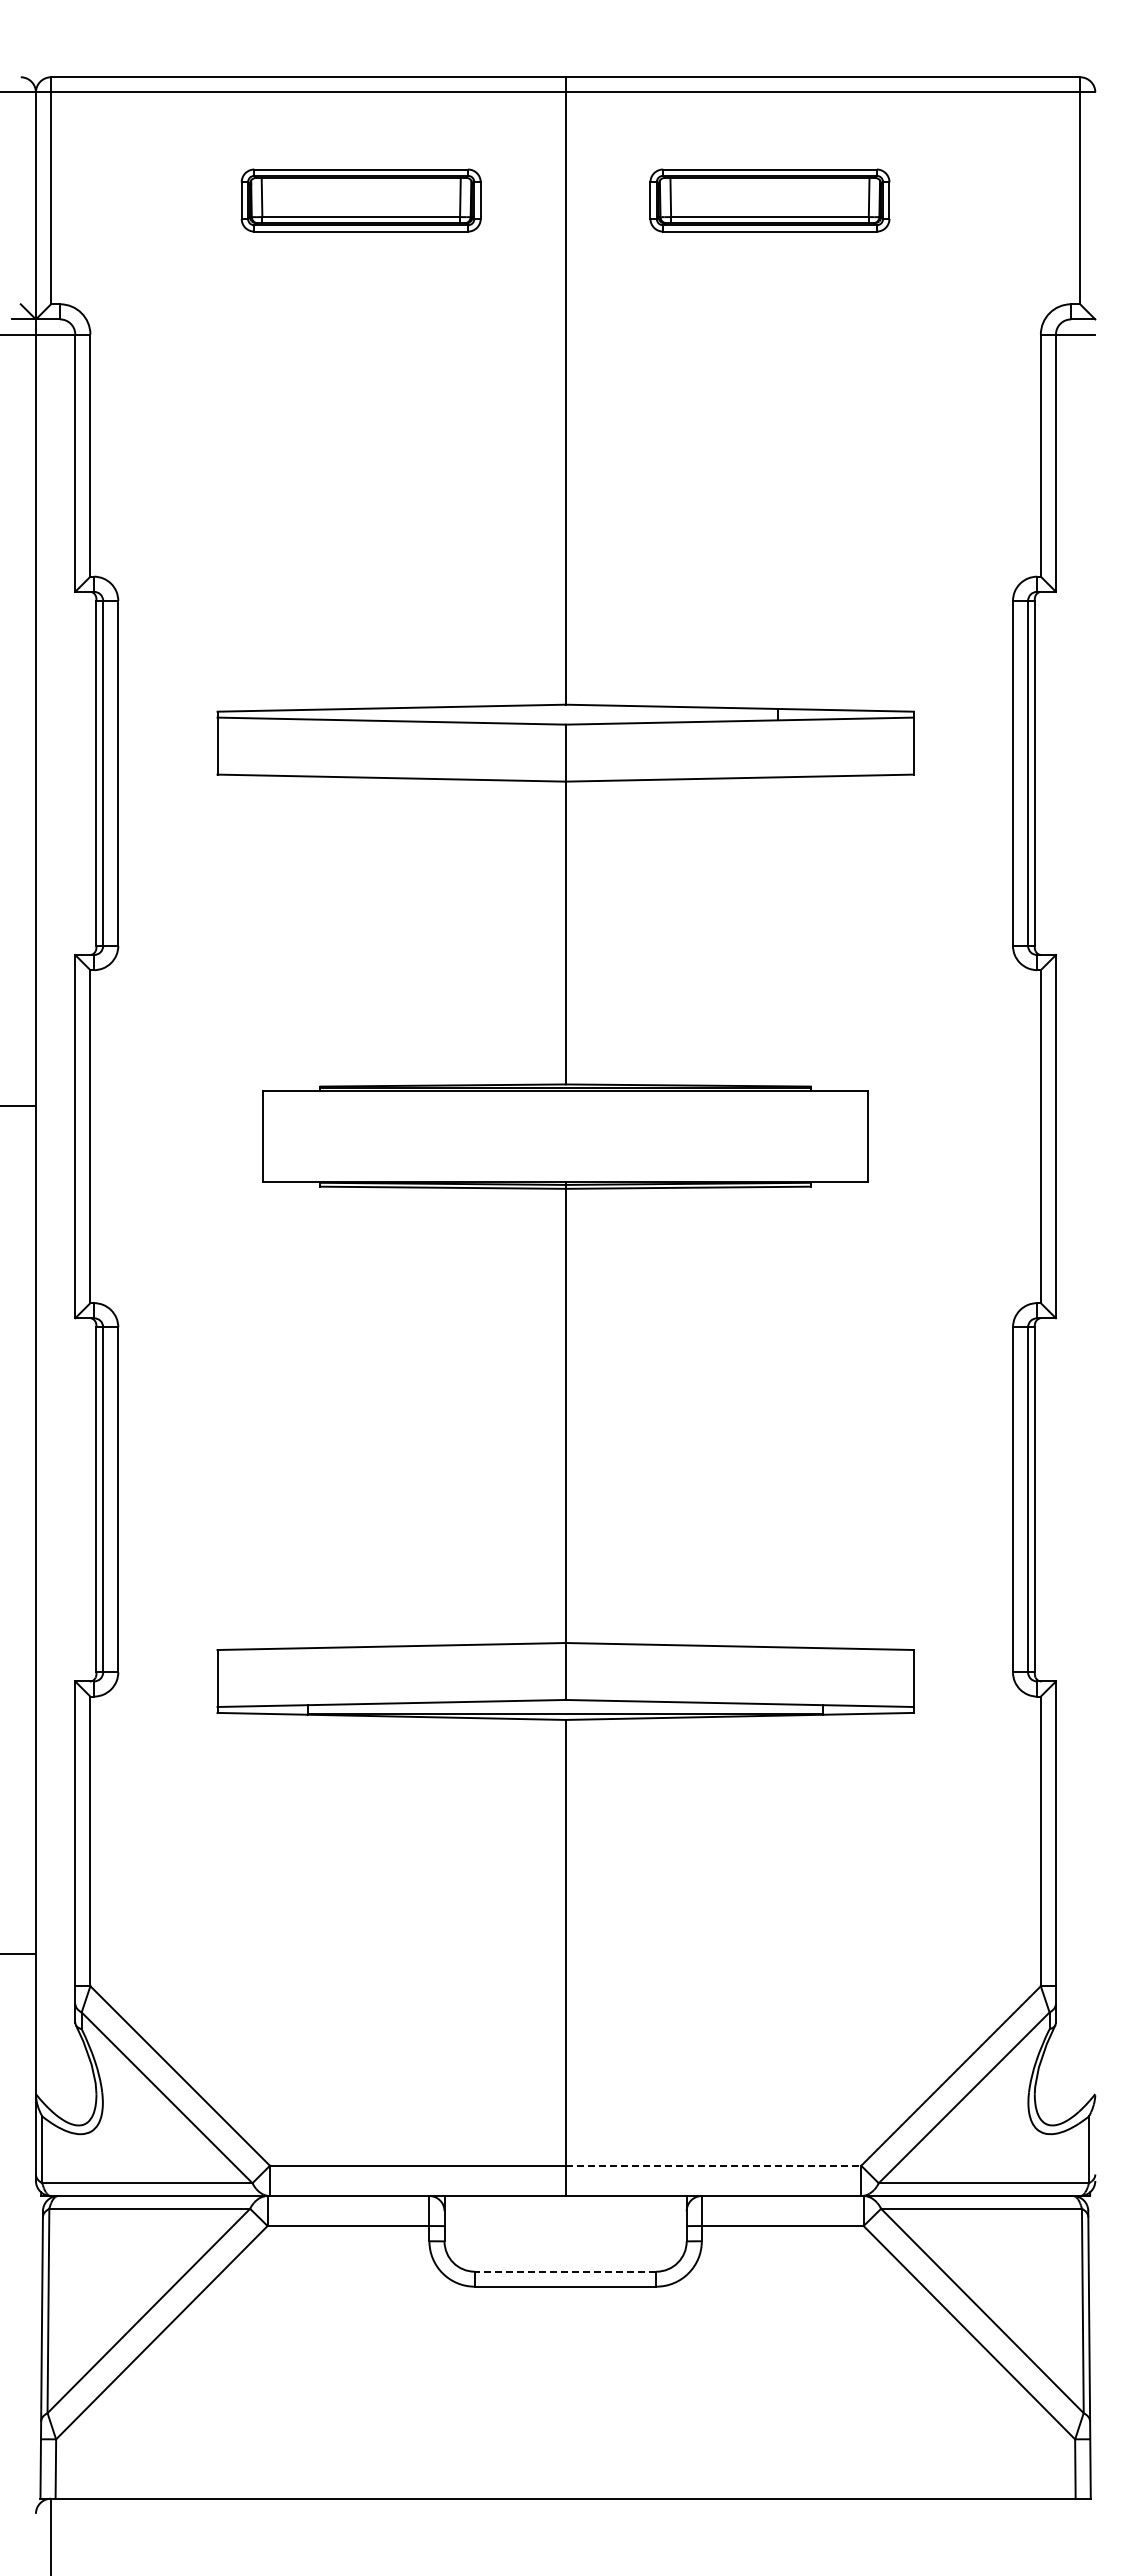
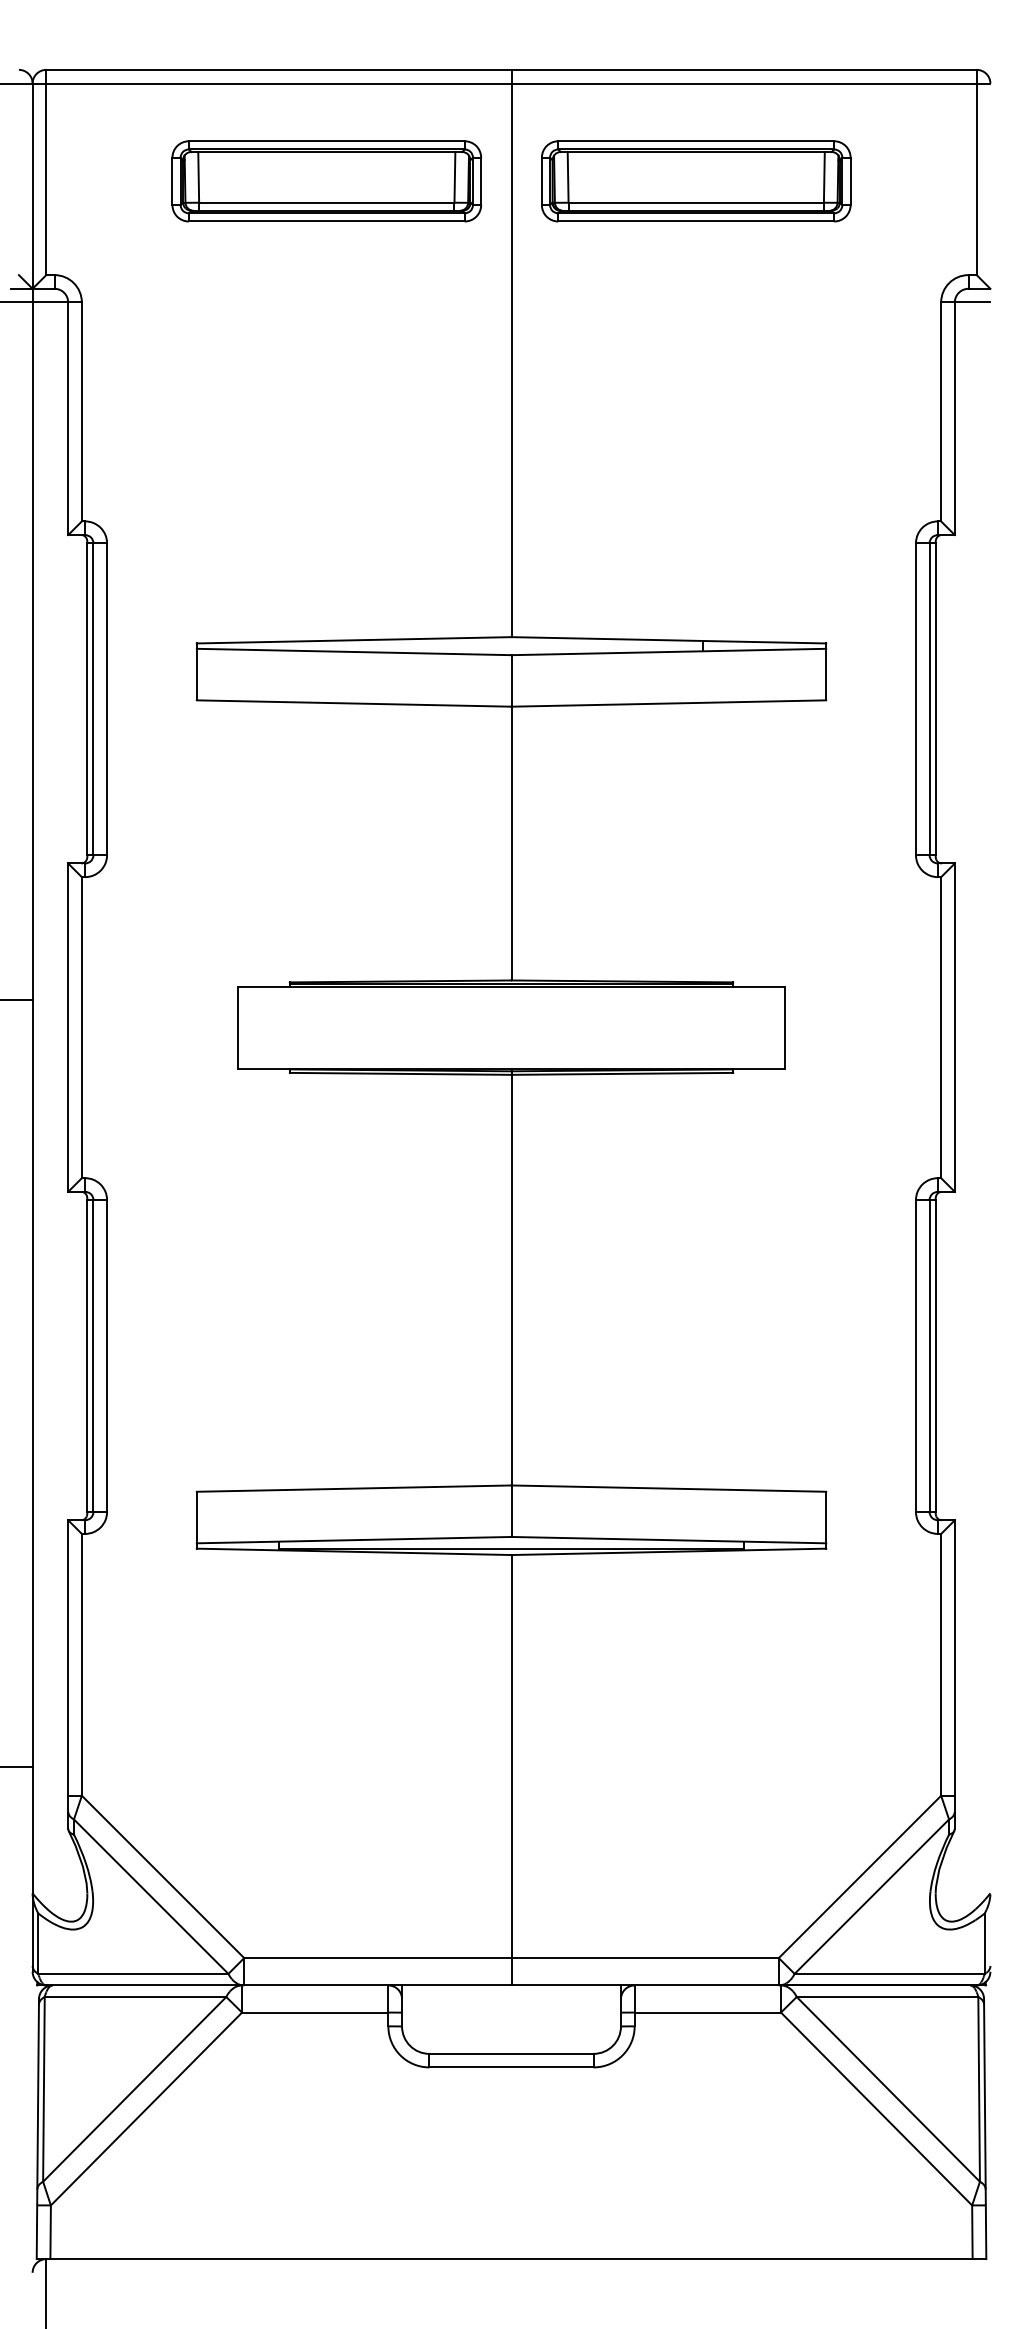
part: (360, 200) -> (326, 181), size x1.43
part: (769, 200) -> (695, 181), size x1.43
line: (713, 2165) -> (645, 1957), dashed -> solid
line: (565, 2271) -> (511, 2053), dashed -> solid

